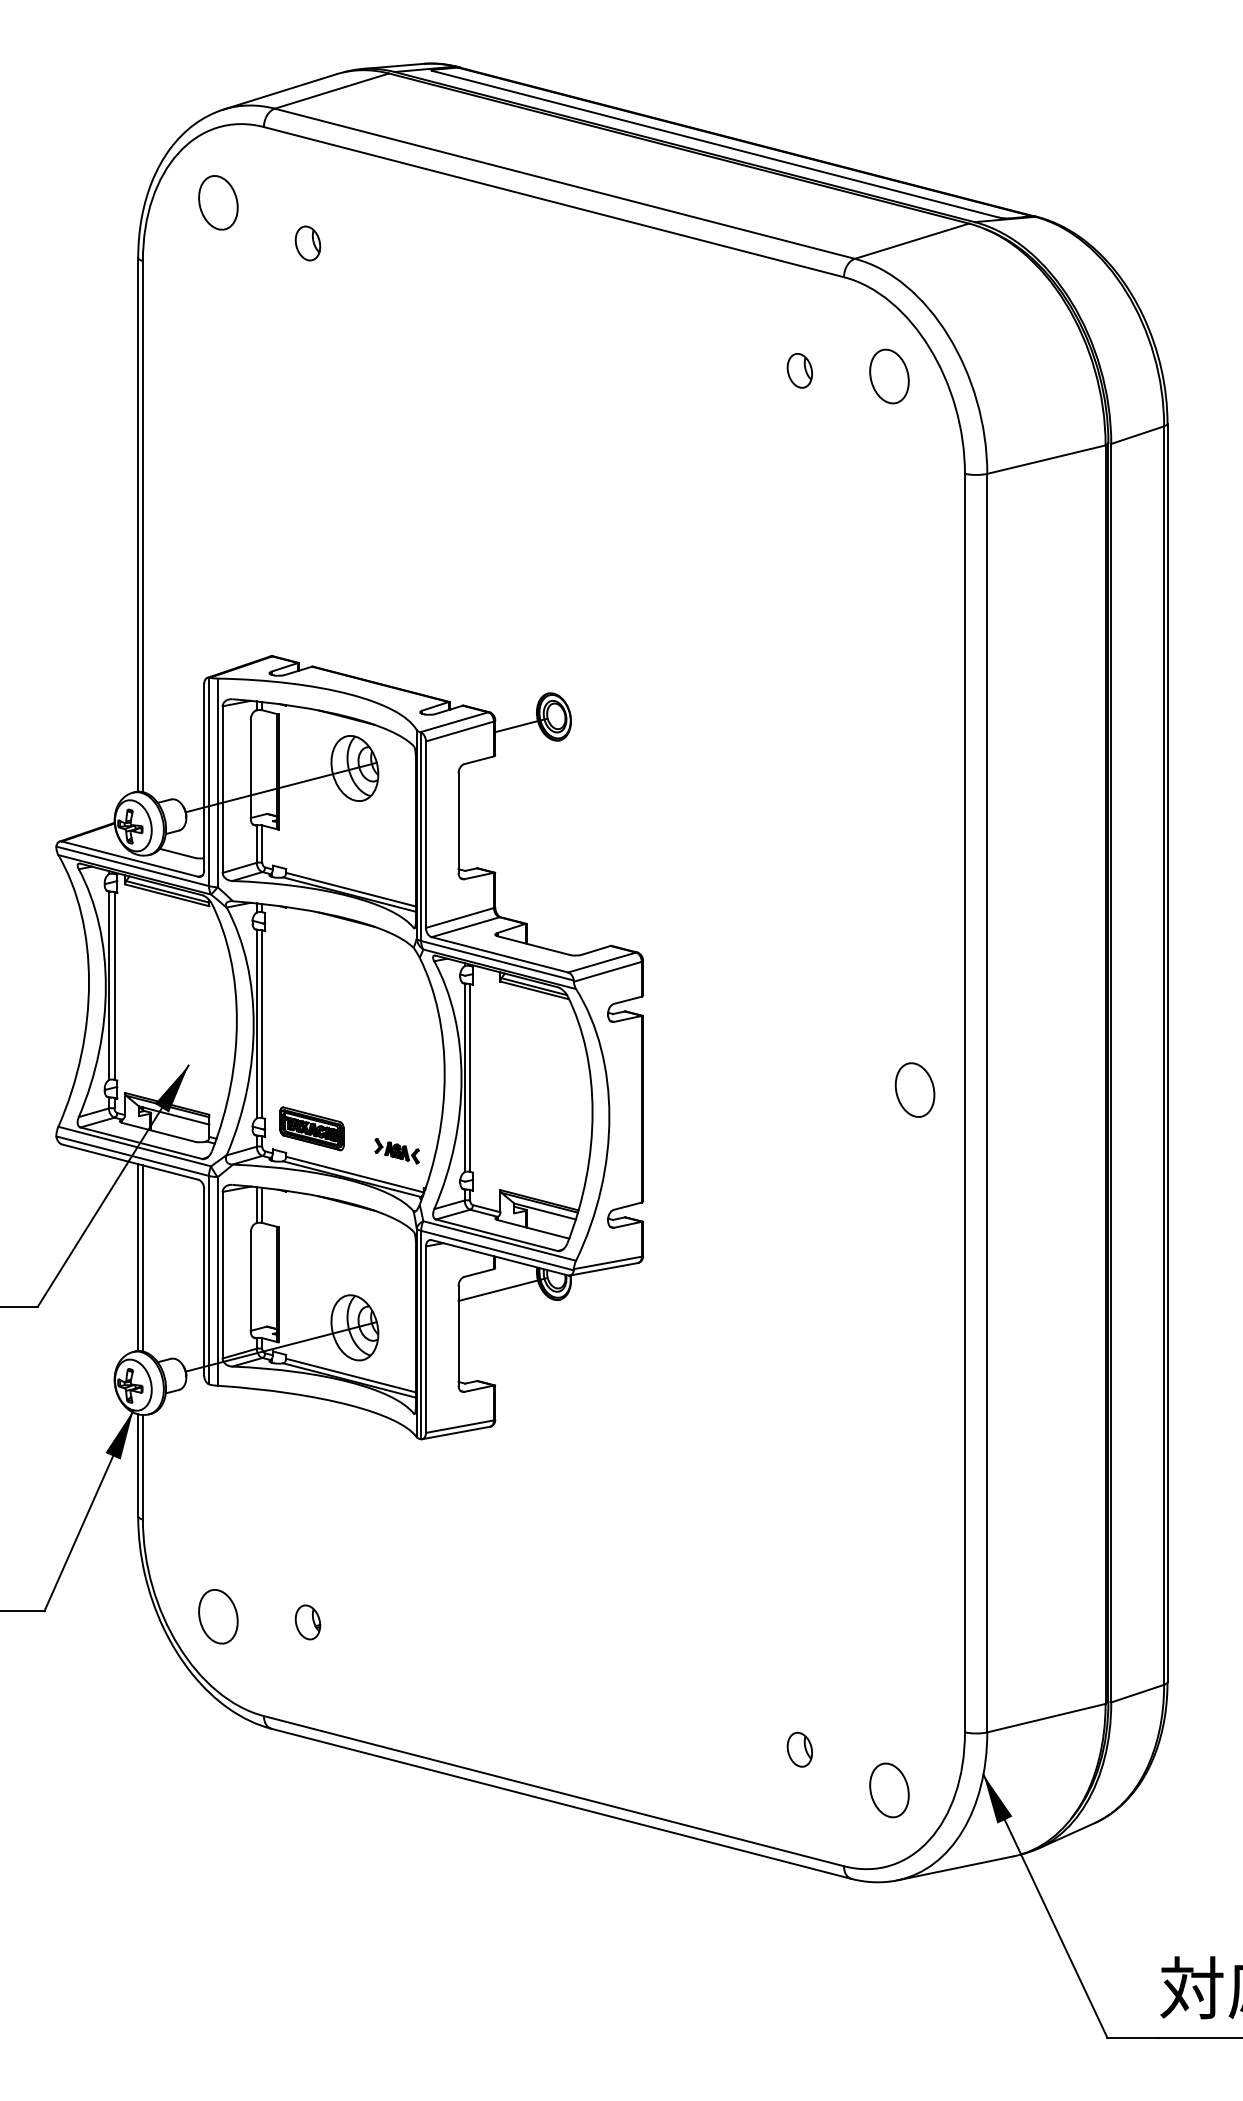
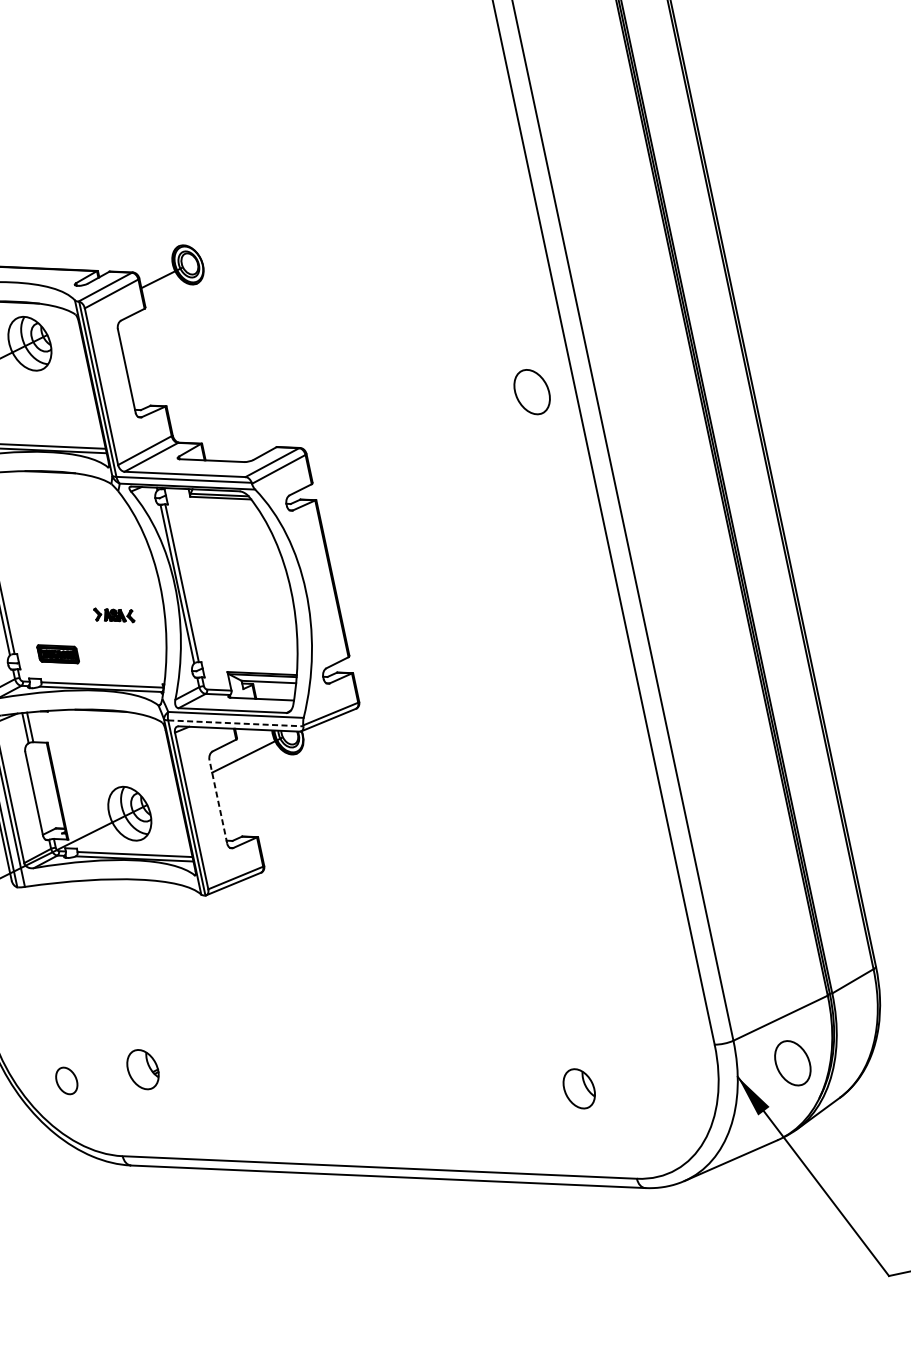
part: (914, 1089) -> (531, 391), moved
part: (311, 1128) -> (57, 654), size x0.7
part: (396, 1151) -> (113, 615), moved
line: (497, 1250) -> (235, 723), solid -> dashed
line: (458, 1335) -> (218, 801), solid -> dashed
part: (218, 1616) -> (66, 1080), size x0.6
part: (307, 1622) -> (142, 1069), size x1.4
part: (799, 1749) -> (578, 1088), size x1.4
part: (889, 1790) -> (792, 1063), moved

